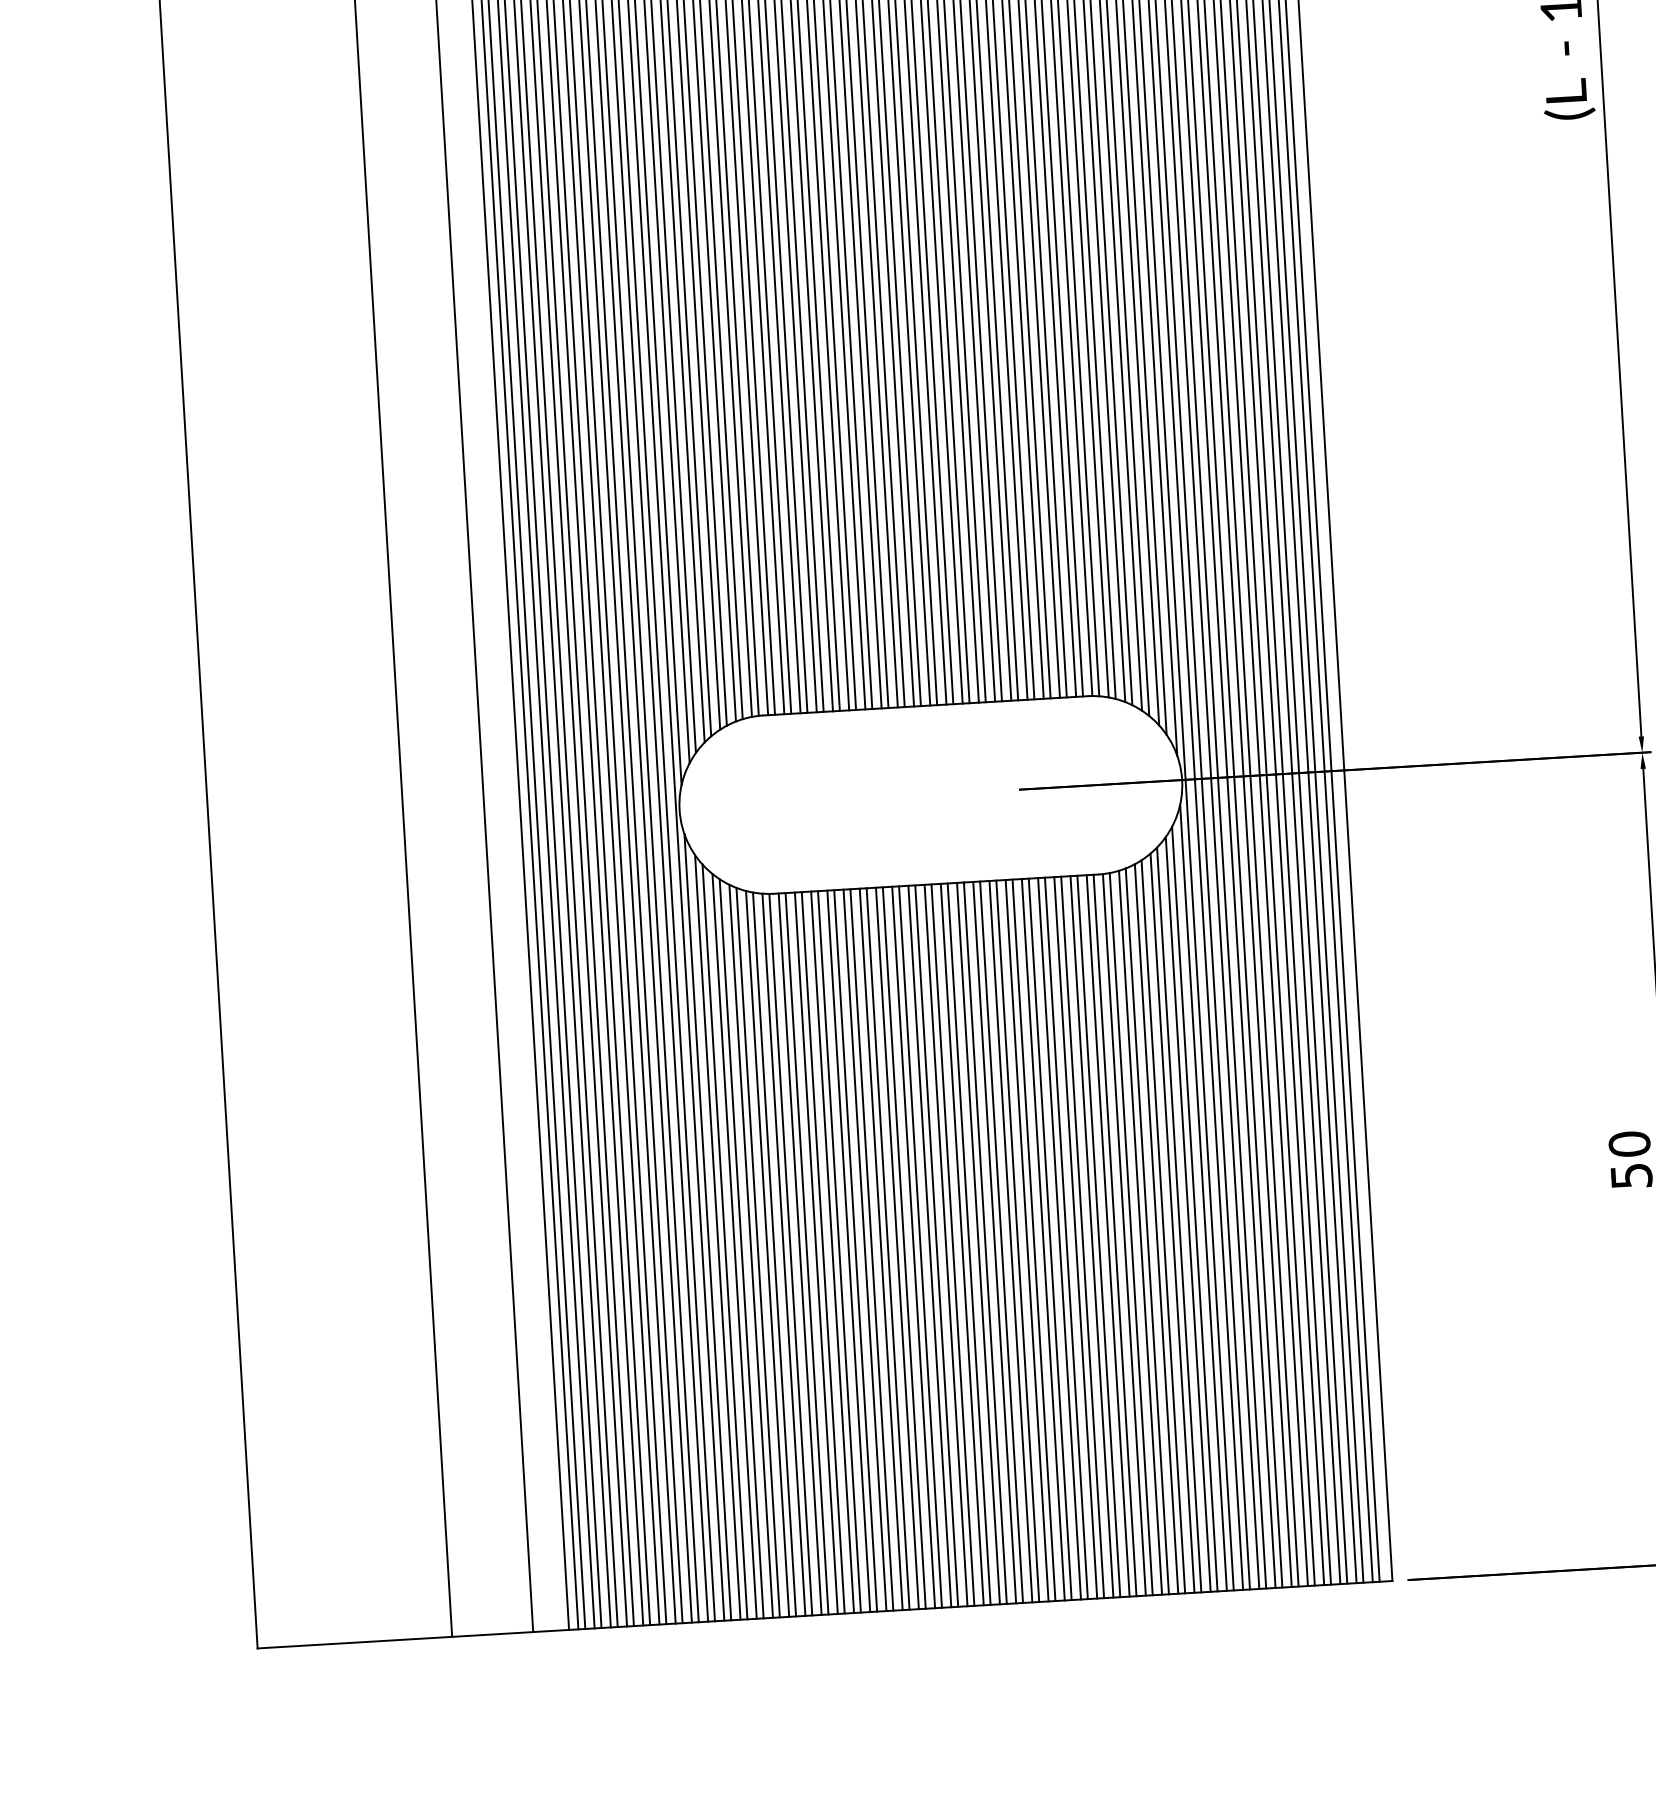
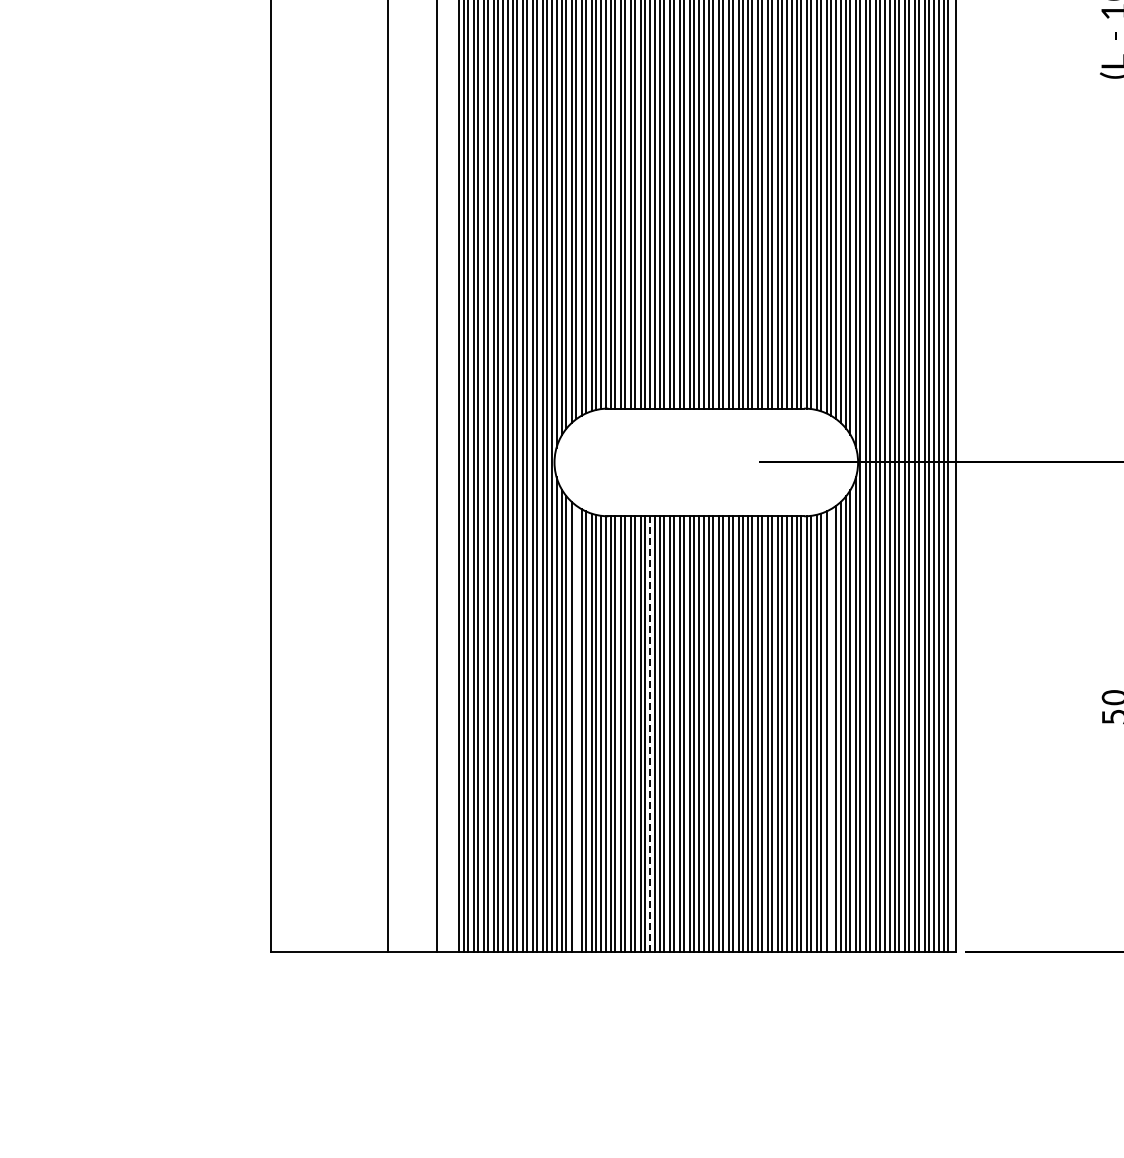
line: (1162, 1226) -> (830, 730), removed
line: (742, 1248) -> (576, 728), removed
line: (865, 1250) -> (650, 734), solid -> dashed

